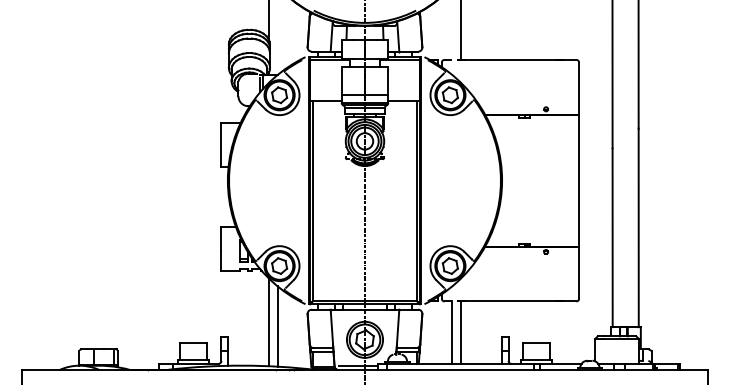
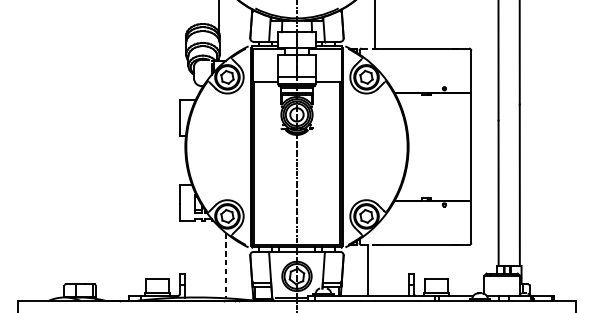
line: (268, 322) -> (218, 262), removed
line: (277, 327) -> (225, 266), solid -> dashed
line: (461, 332) -> (375, 270), removed

